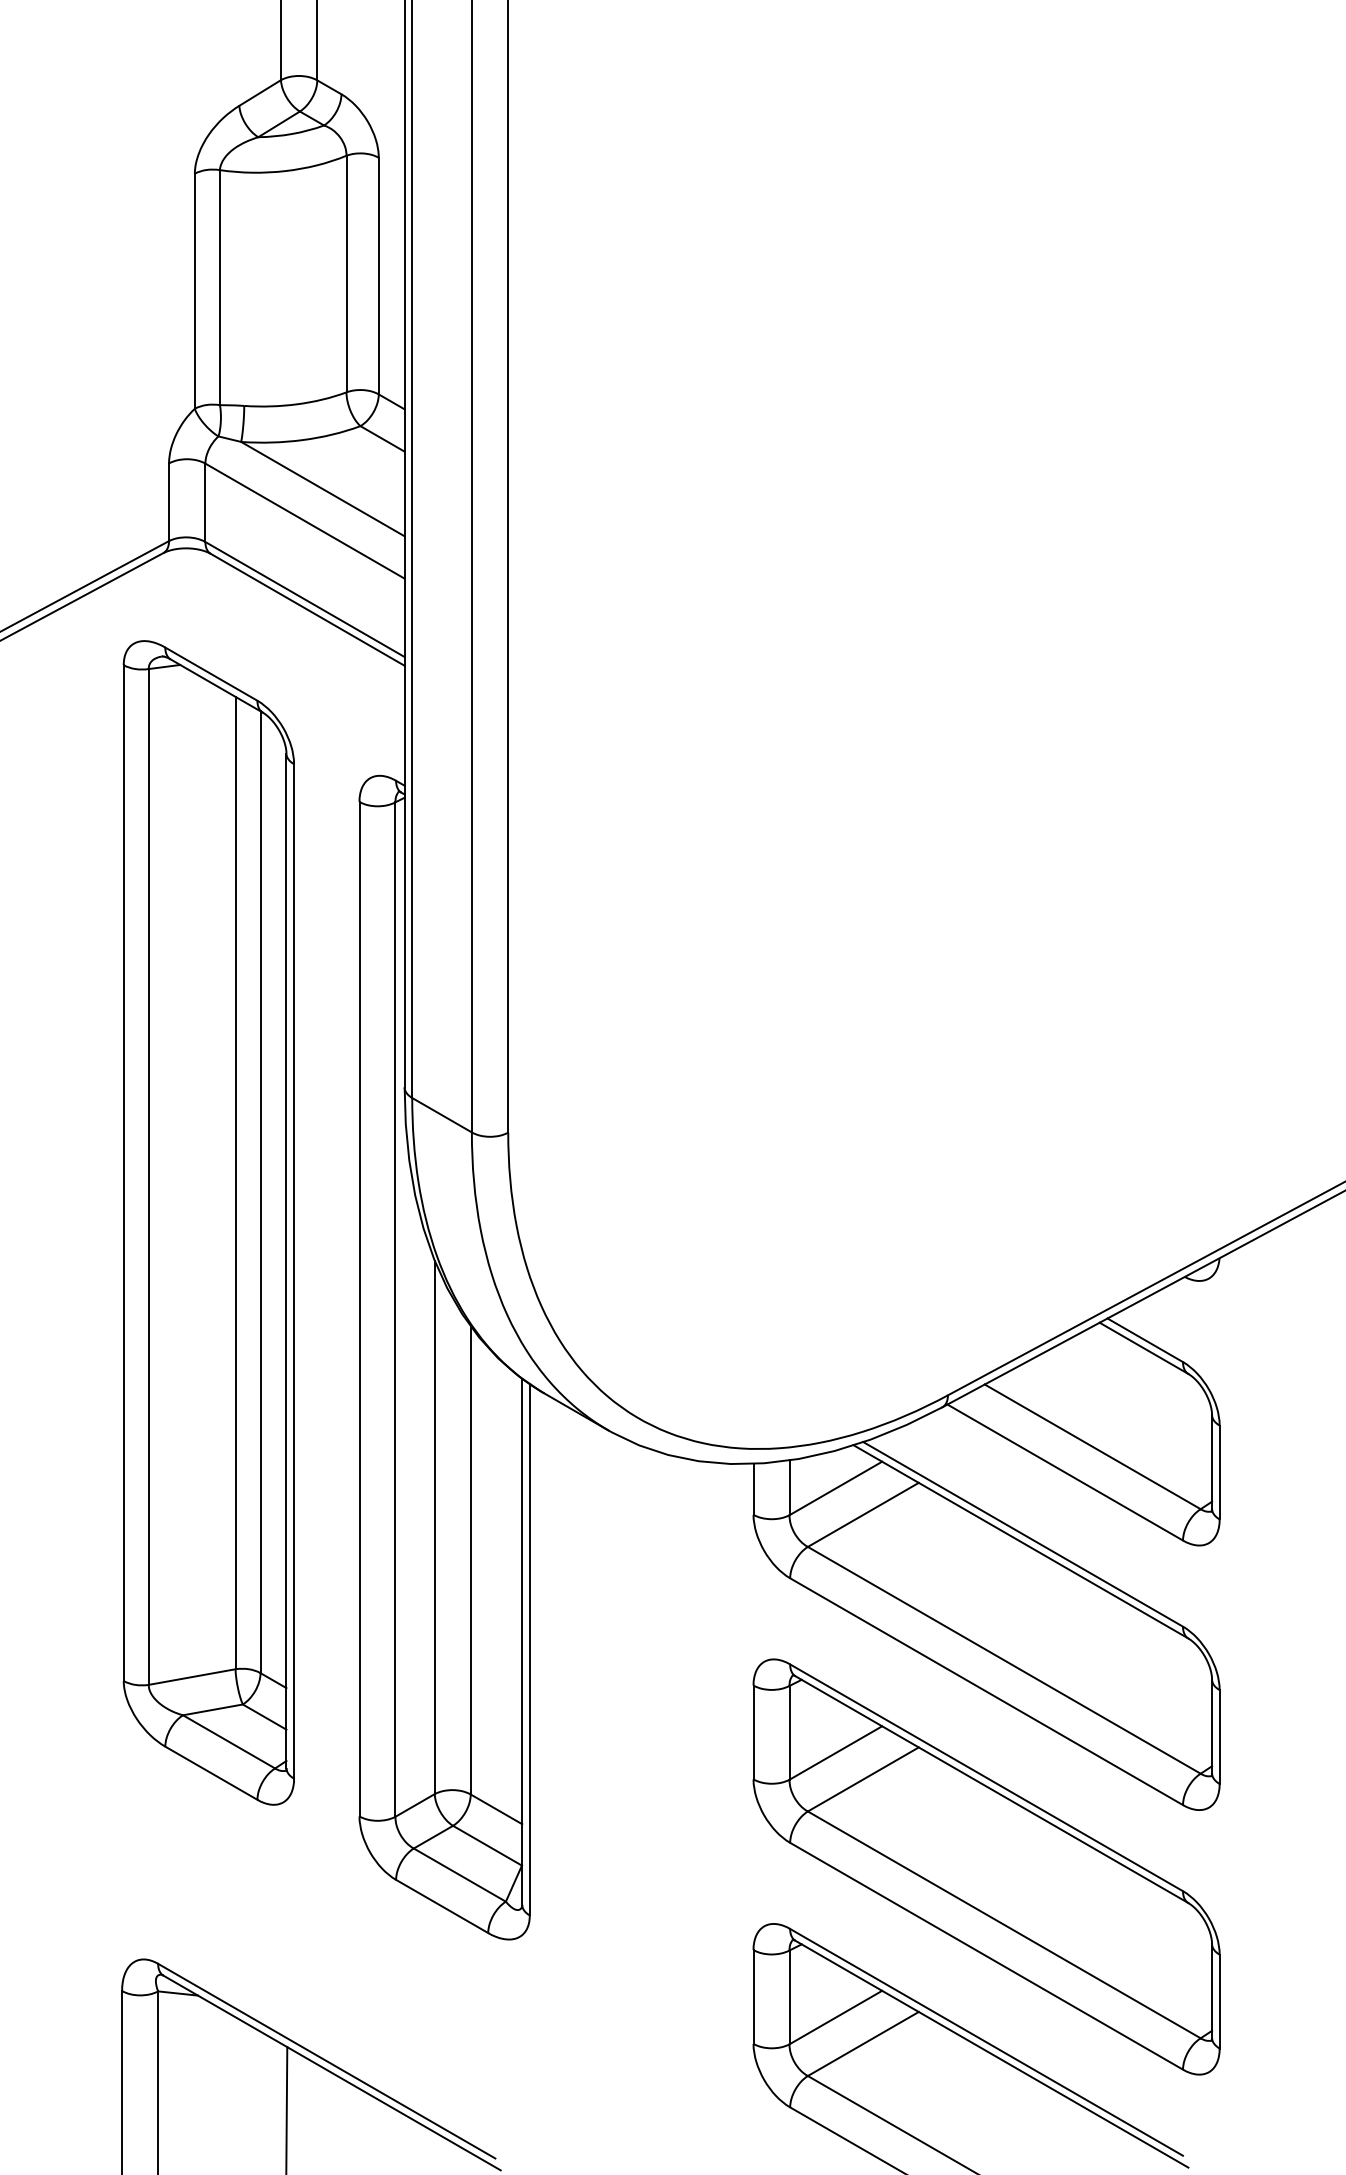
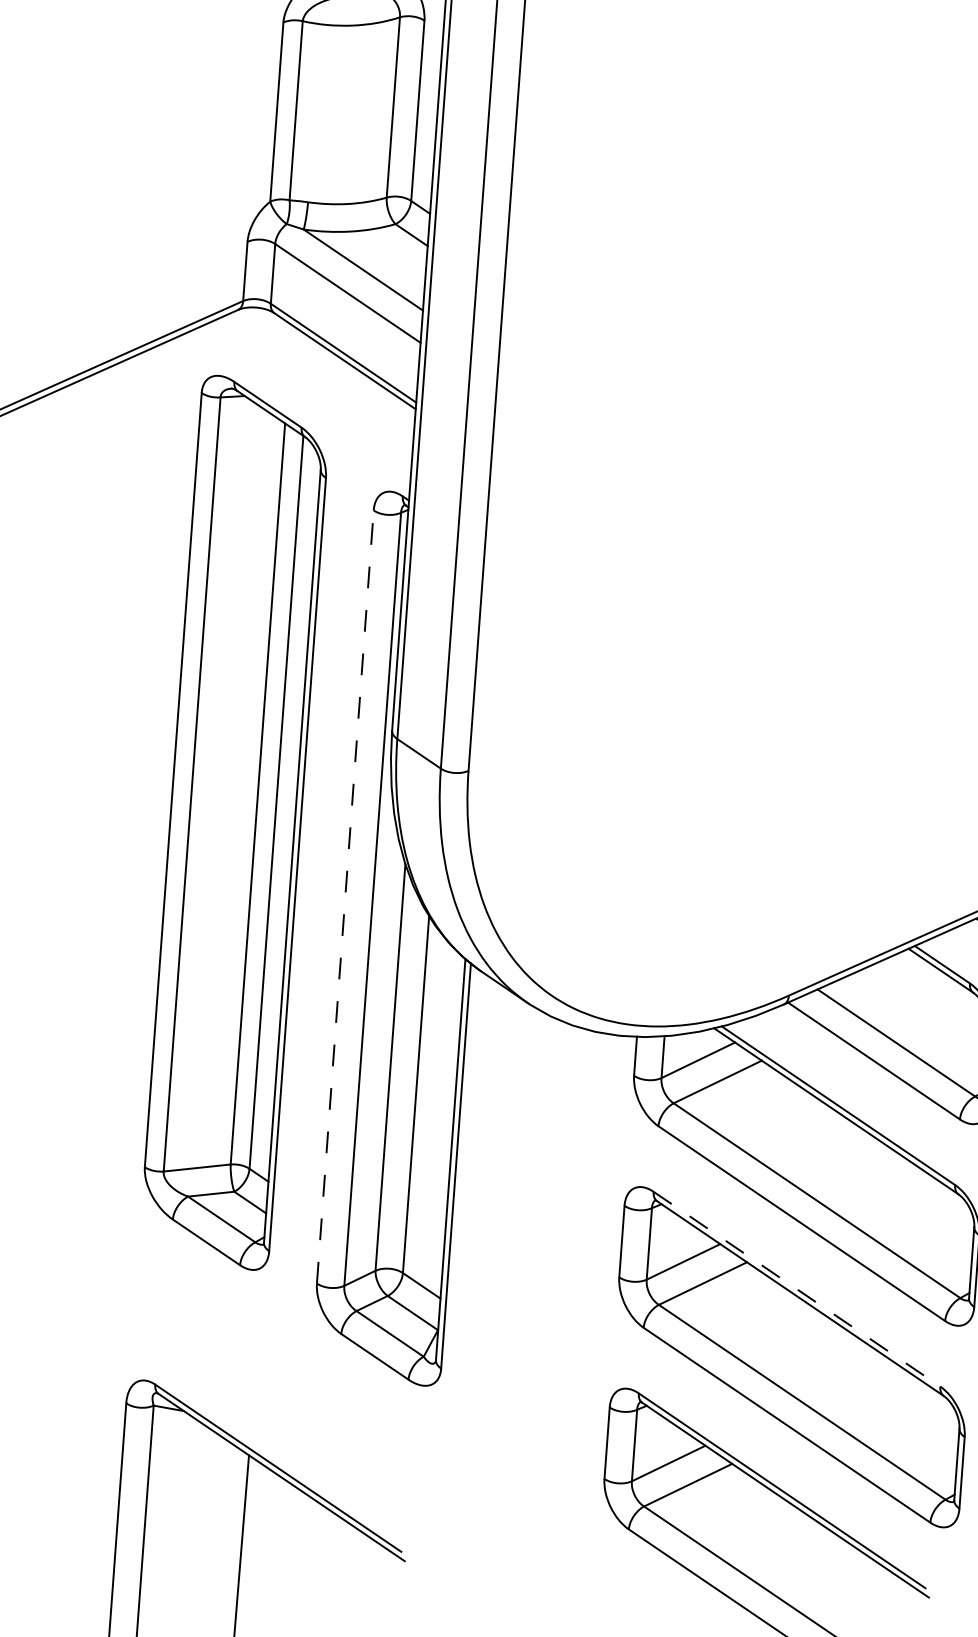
line: (359, 1308) -> (345, 896), solid -> dashed
line: (986, 1777) -> (796, 1289), solid -> dashed

